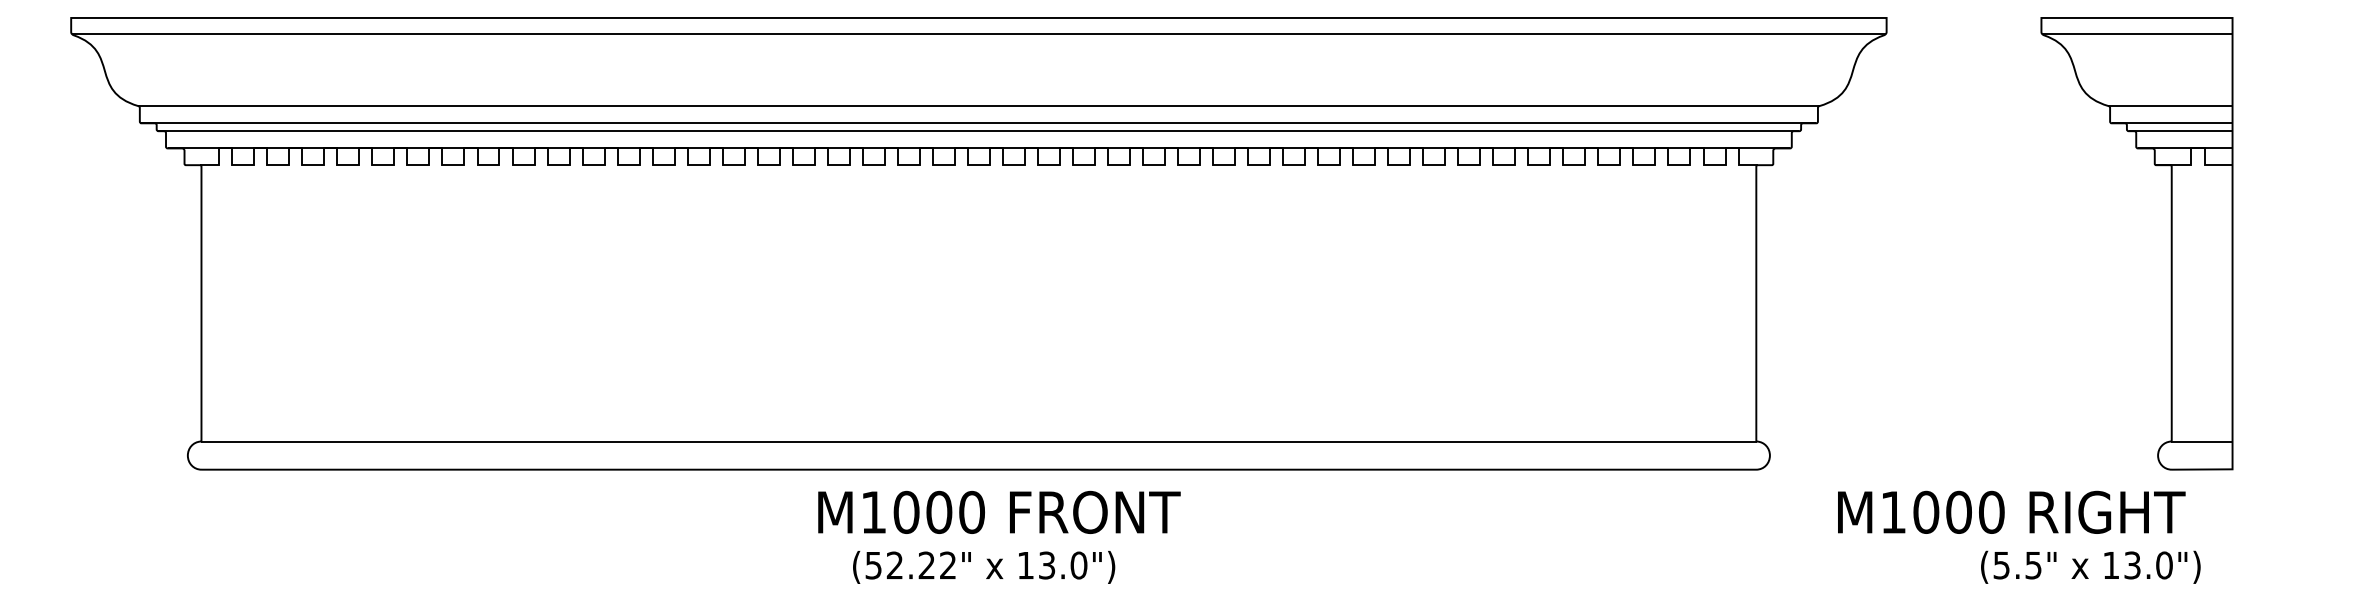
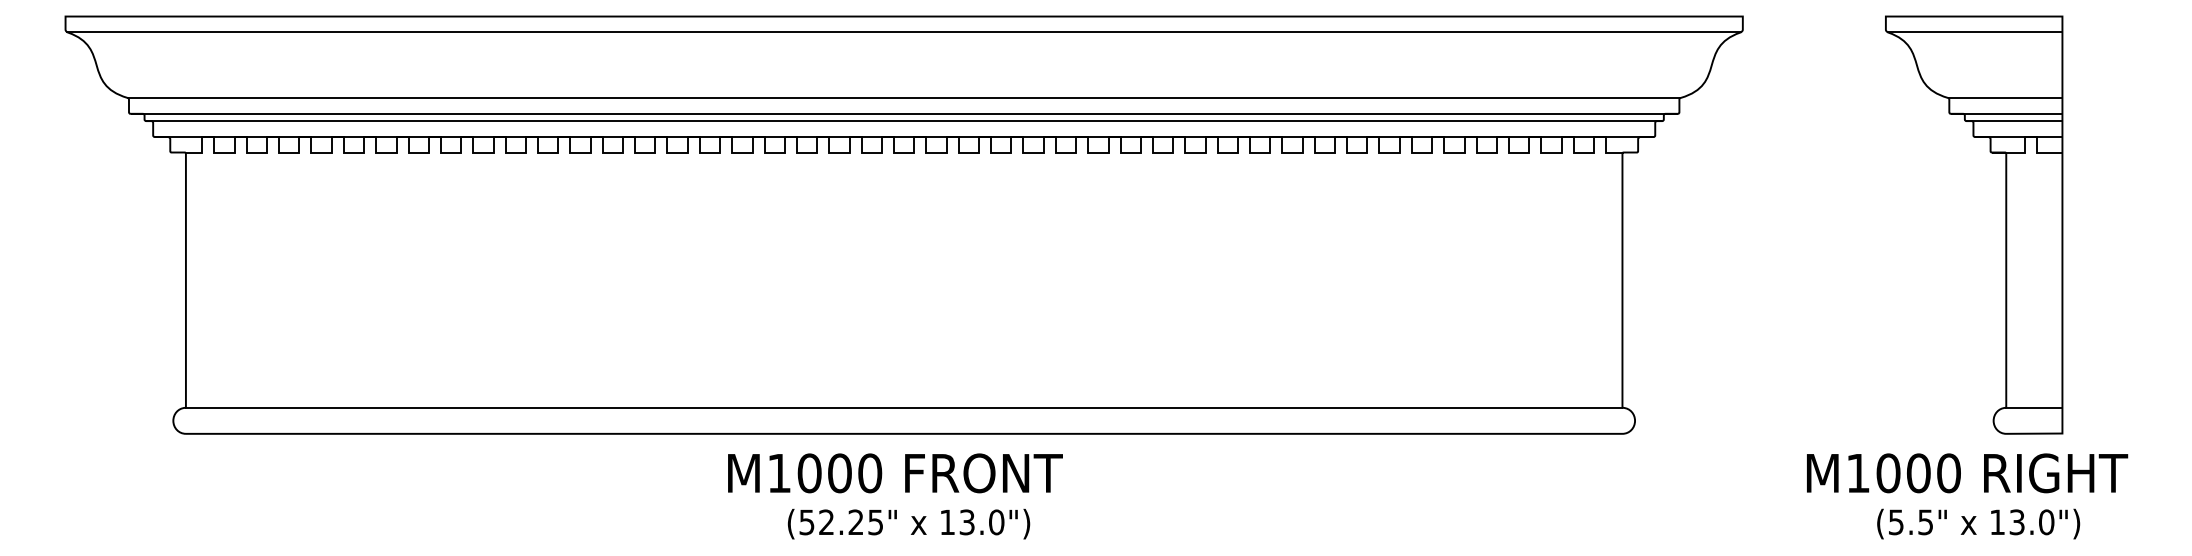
text: (999, 511) -> (895, 472), moved
text: (2011, 511) -> (1967, 472), moved
text: (947, 565) -> (875, 522), (52.22" -> (52.25"
text: (2090, 566) -> (1978, 523), moved

